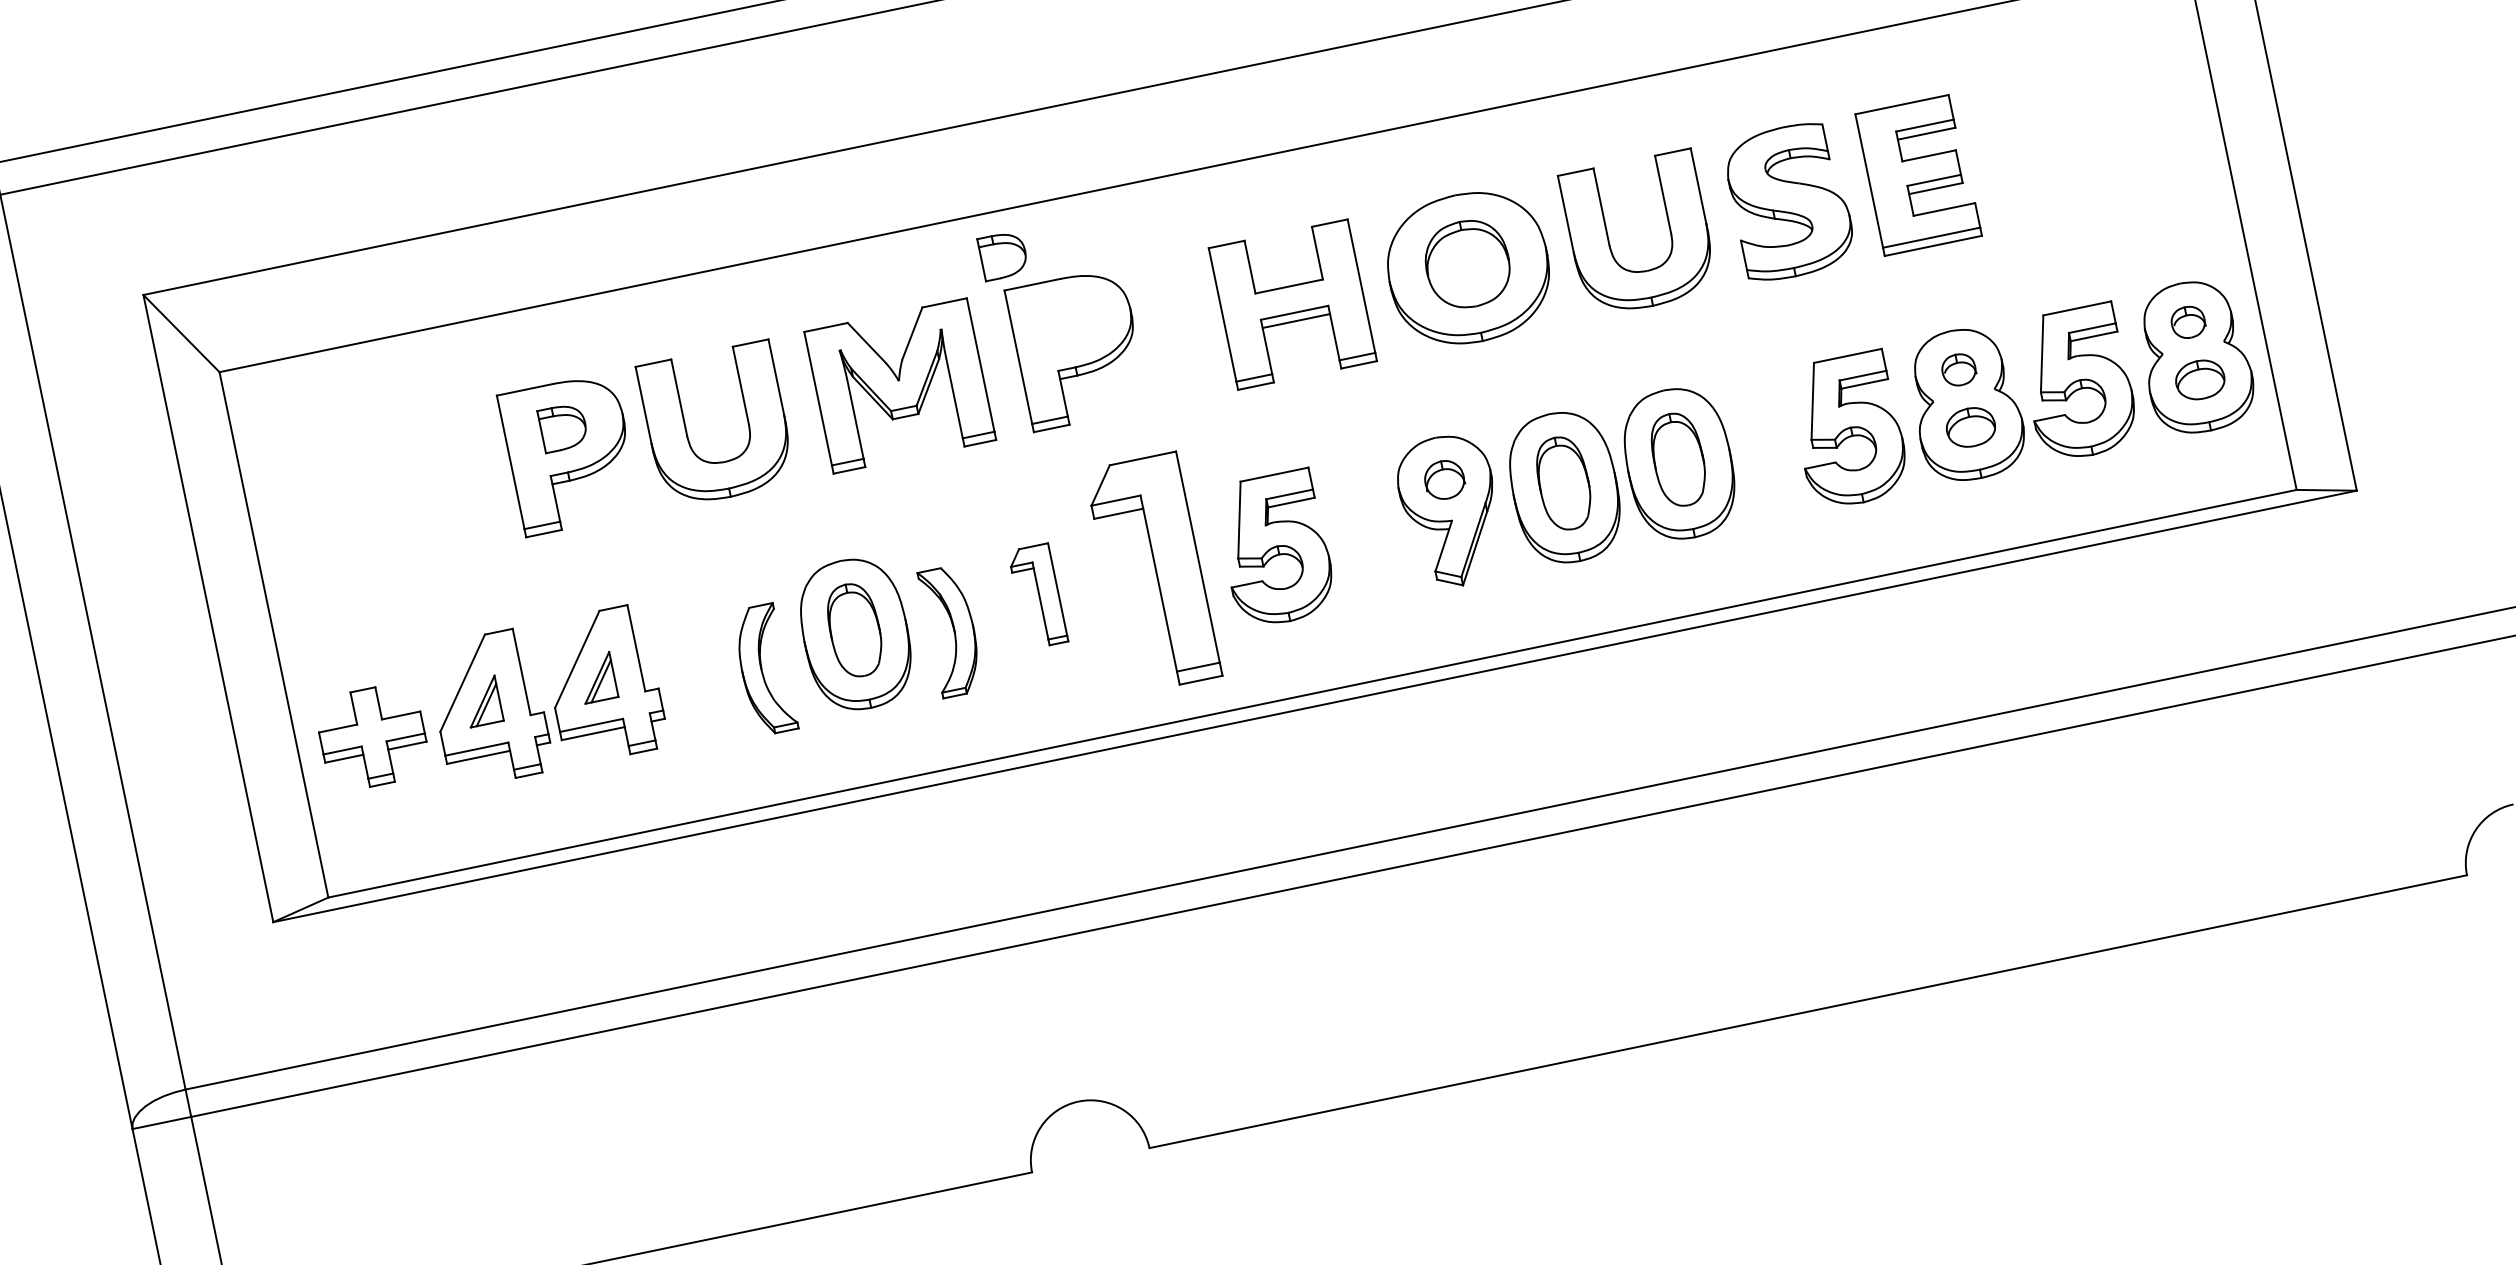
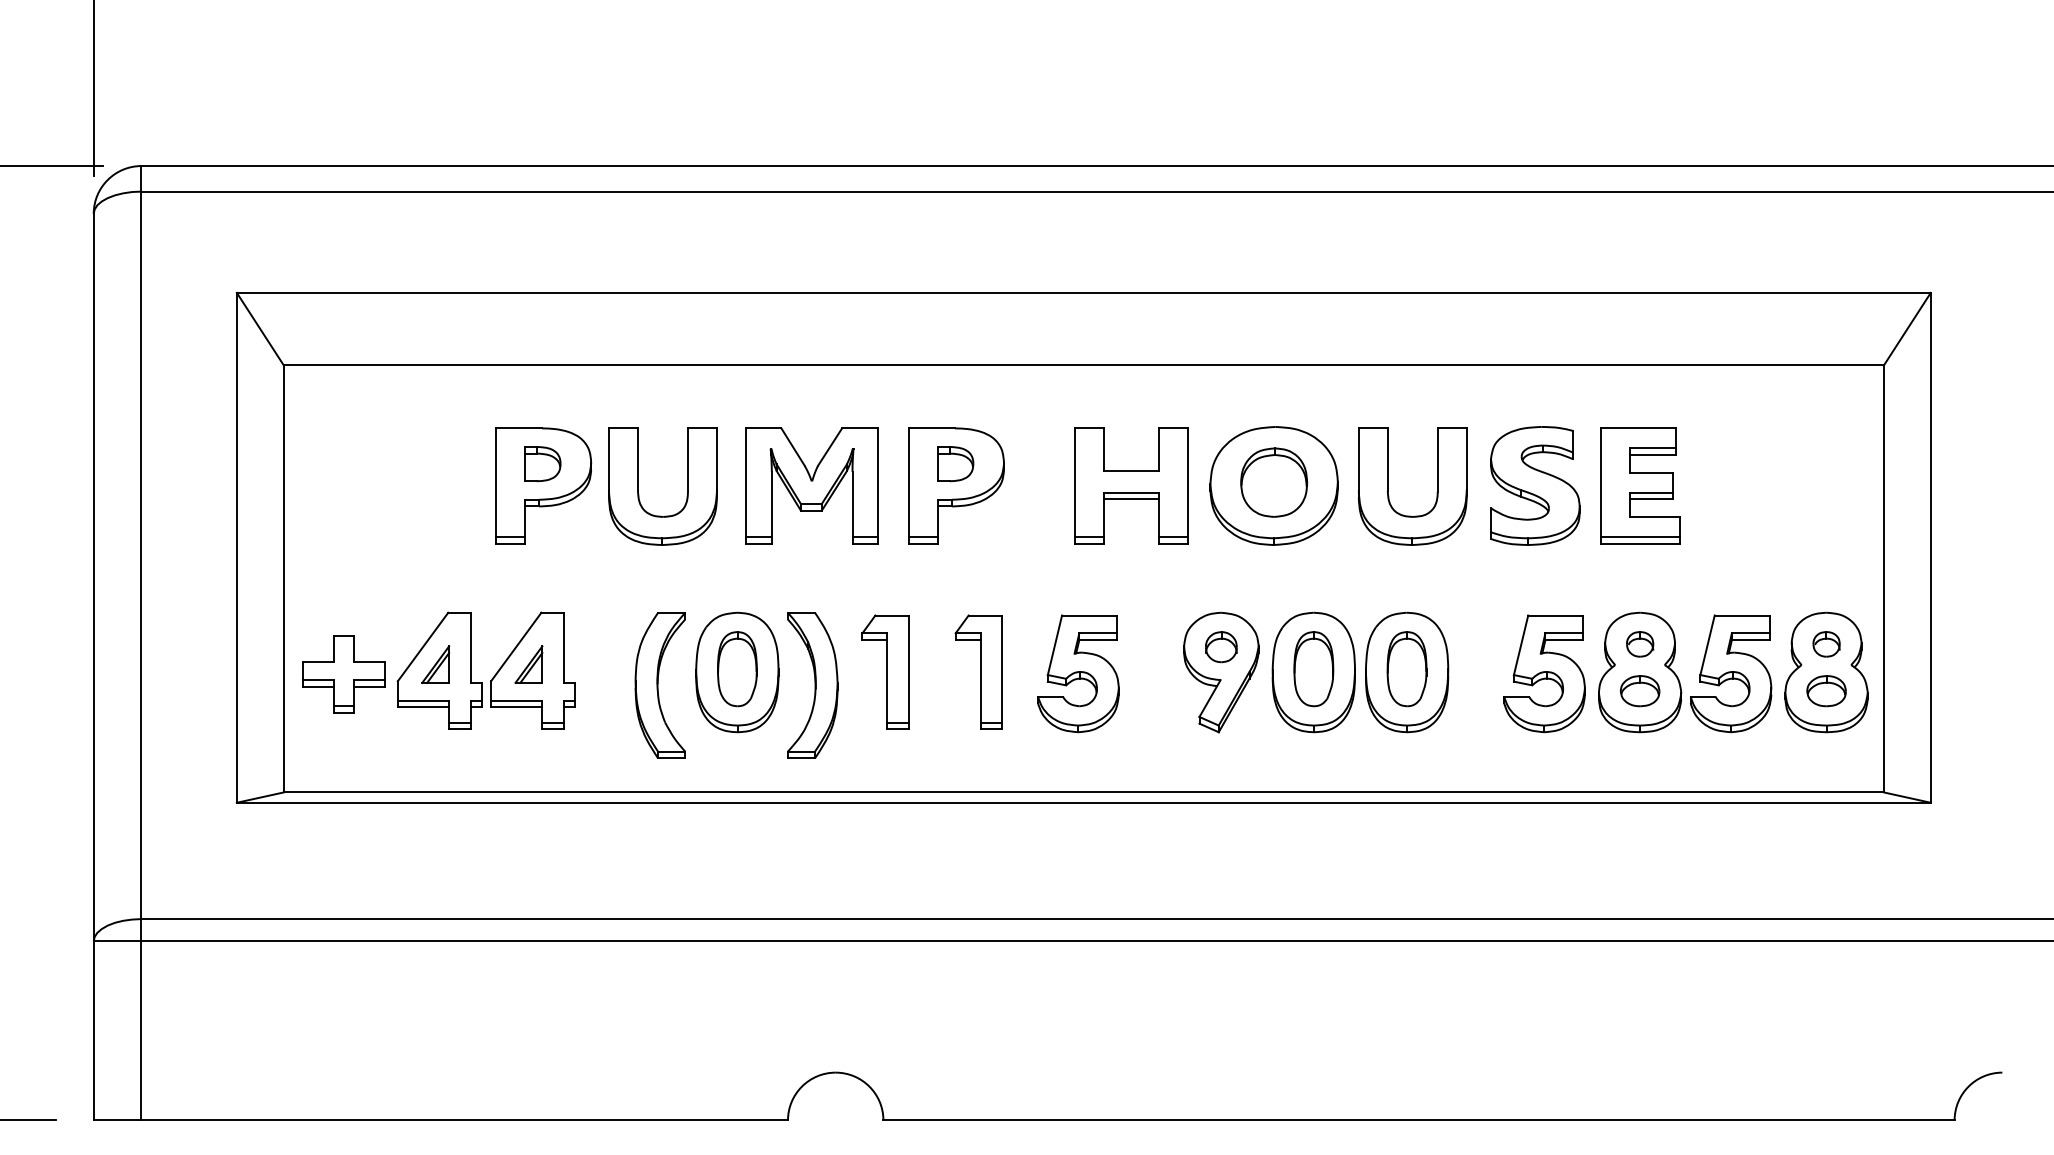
part: (1003, 256) -> (955, 464), moved
part: (1152, 571) -> (978, 671), size x0.62
part: (1037, 595) -> (885, 671), size x1.43
part: (951, 631) -> (812, 685), size x1.43
part: (763, 670) -> (659, 685), size x1.43

